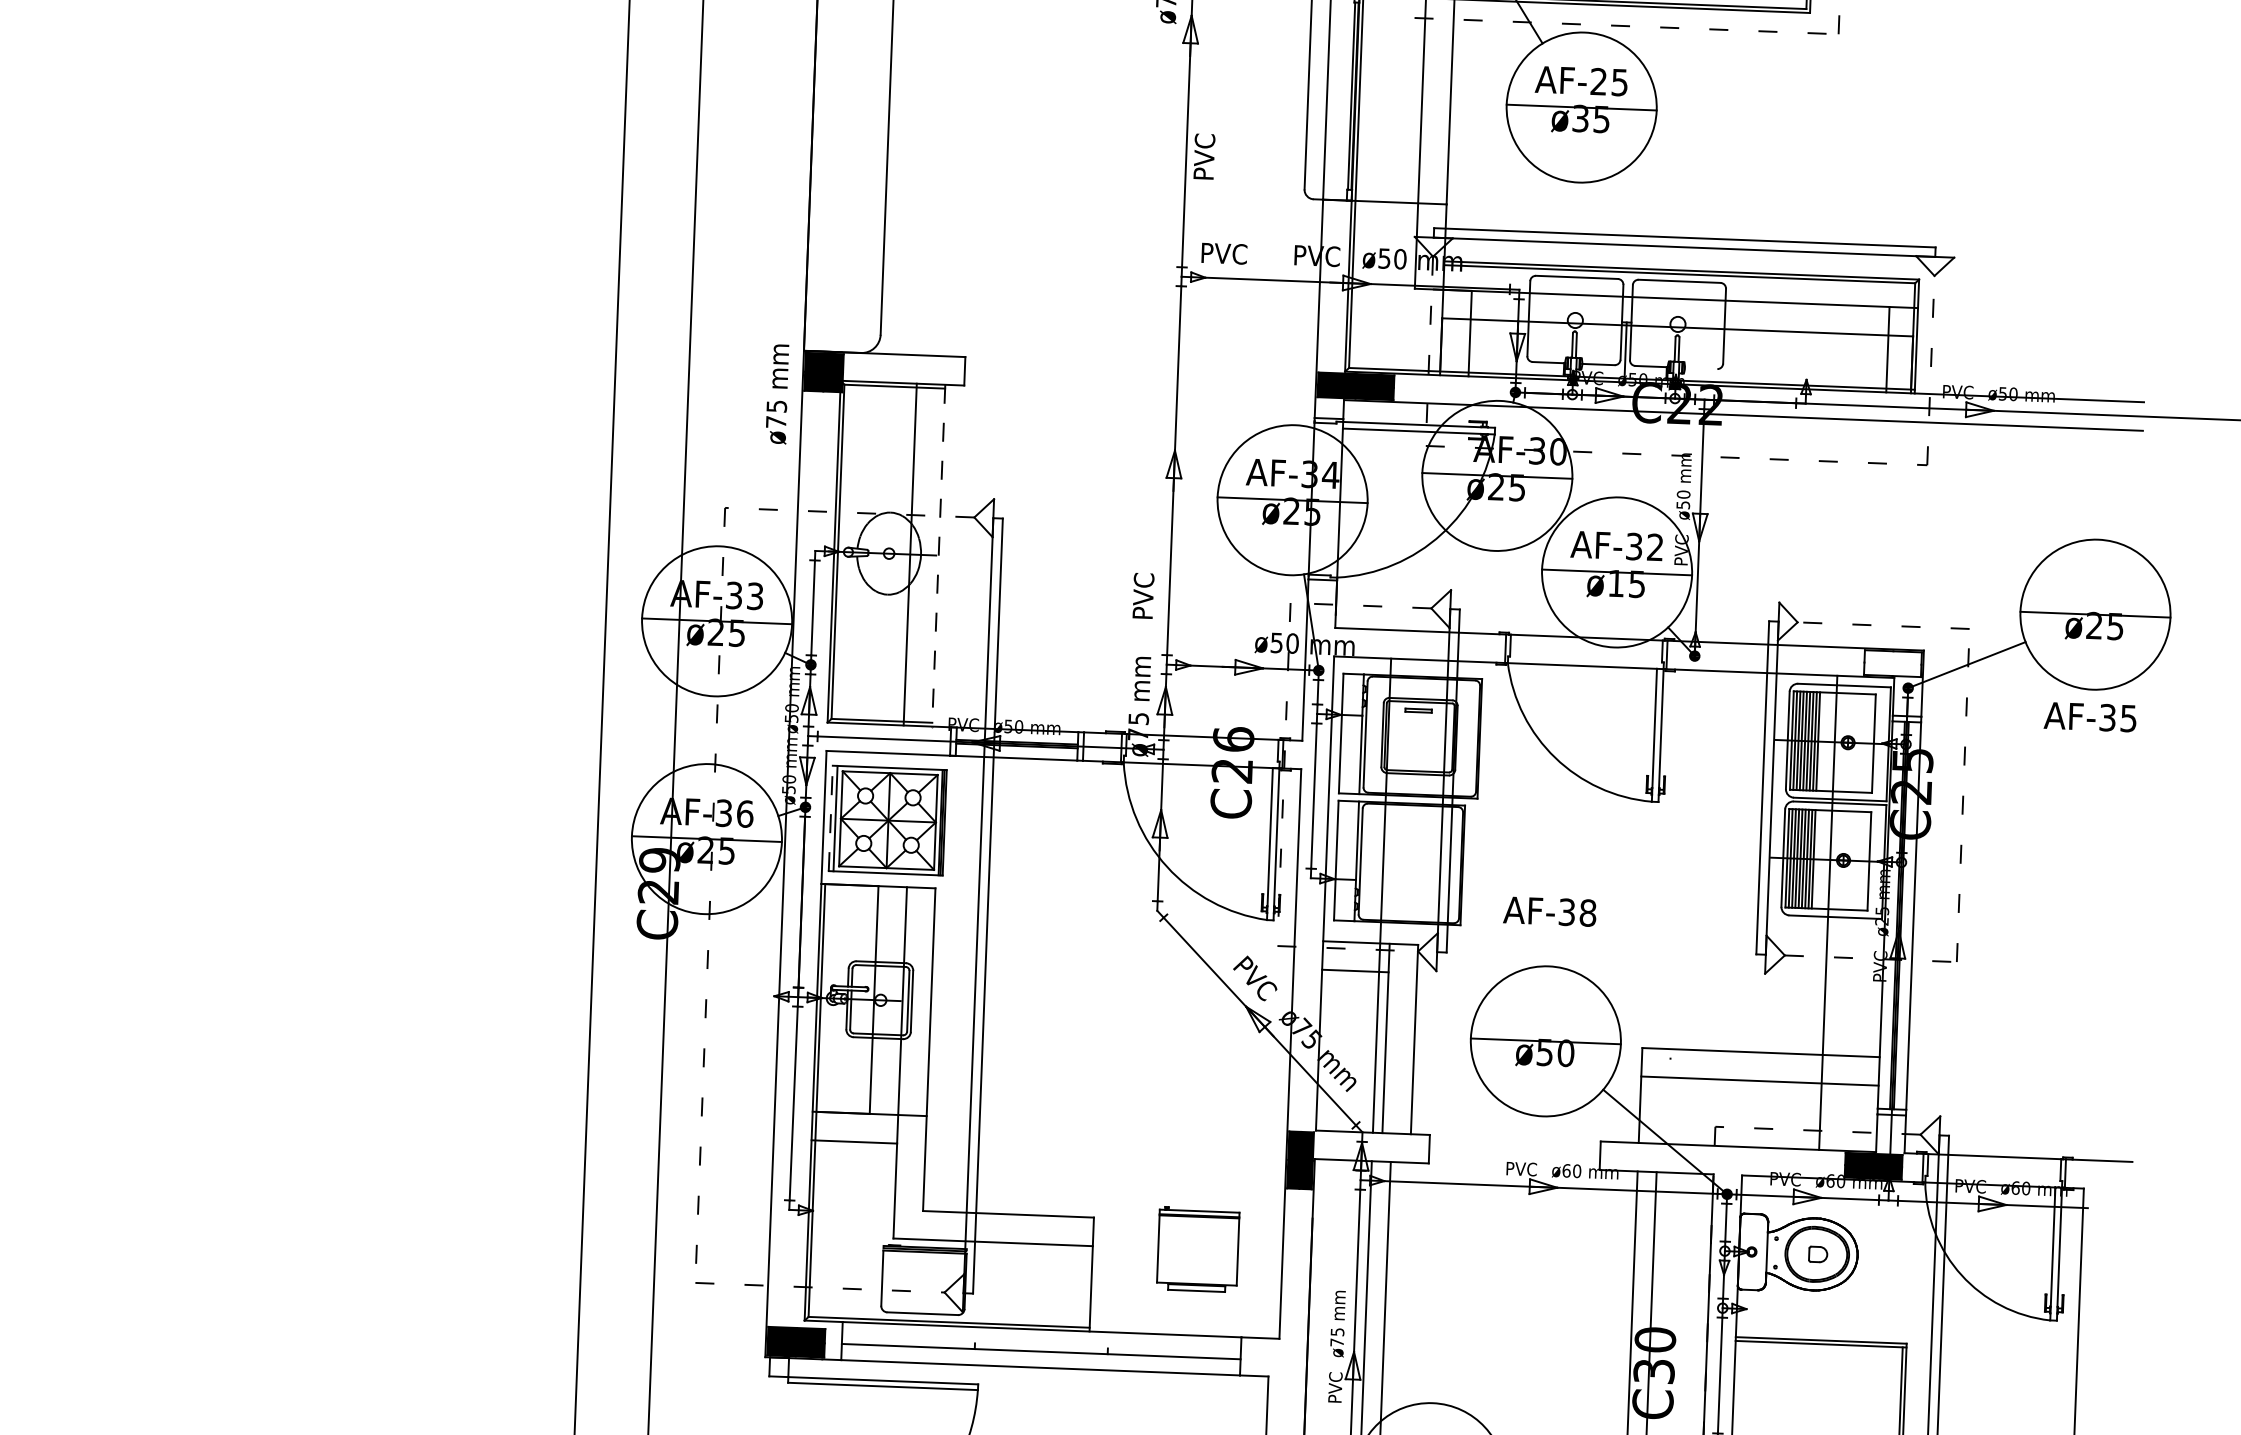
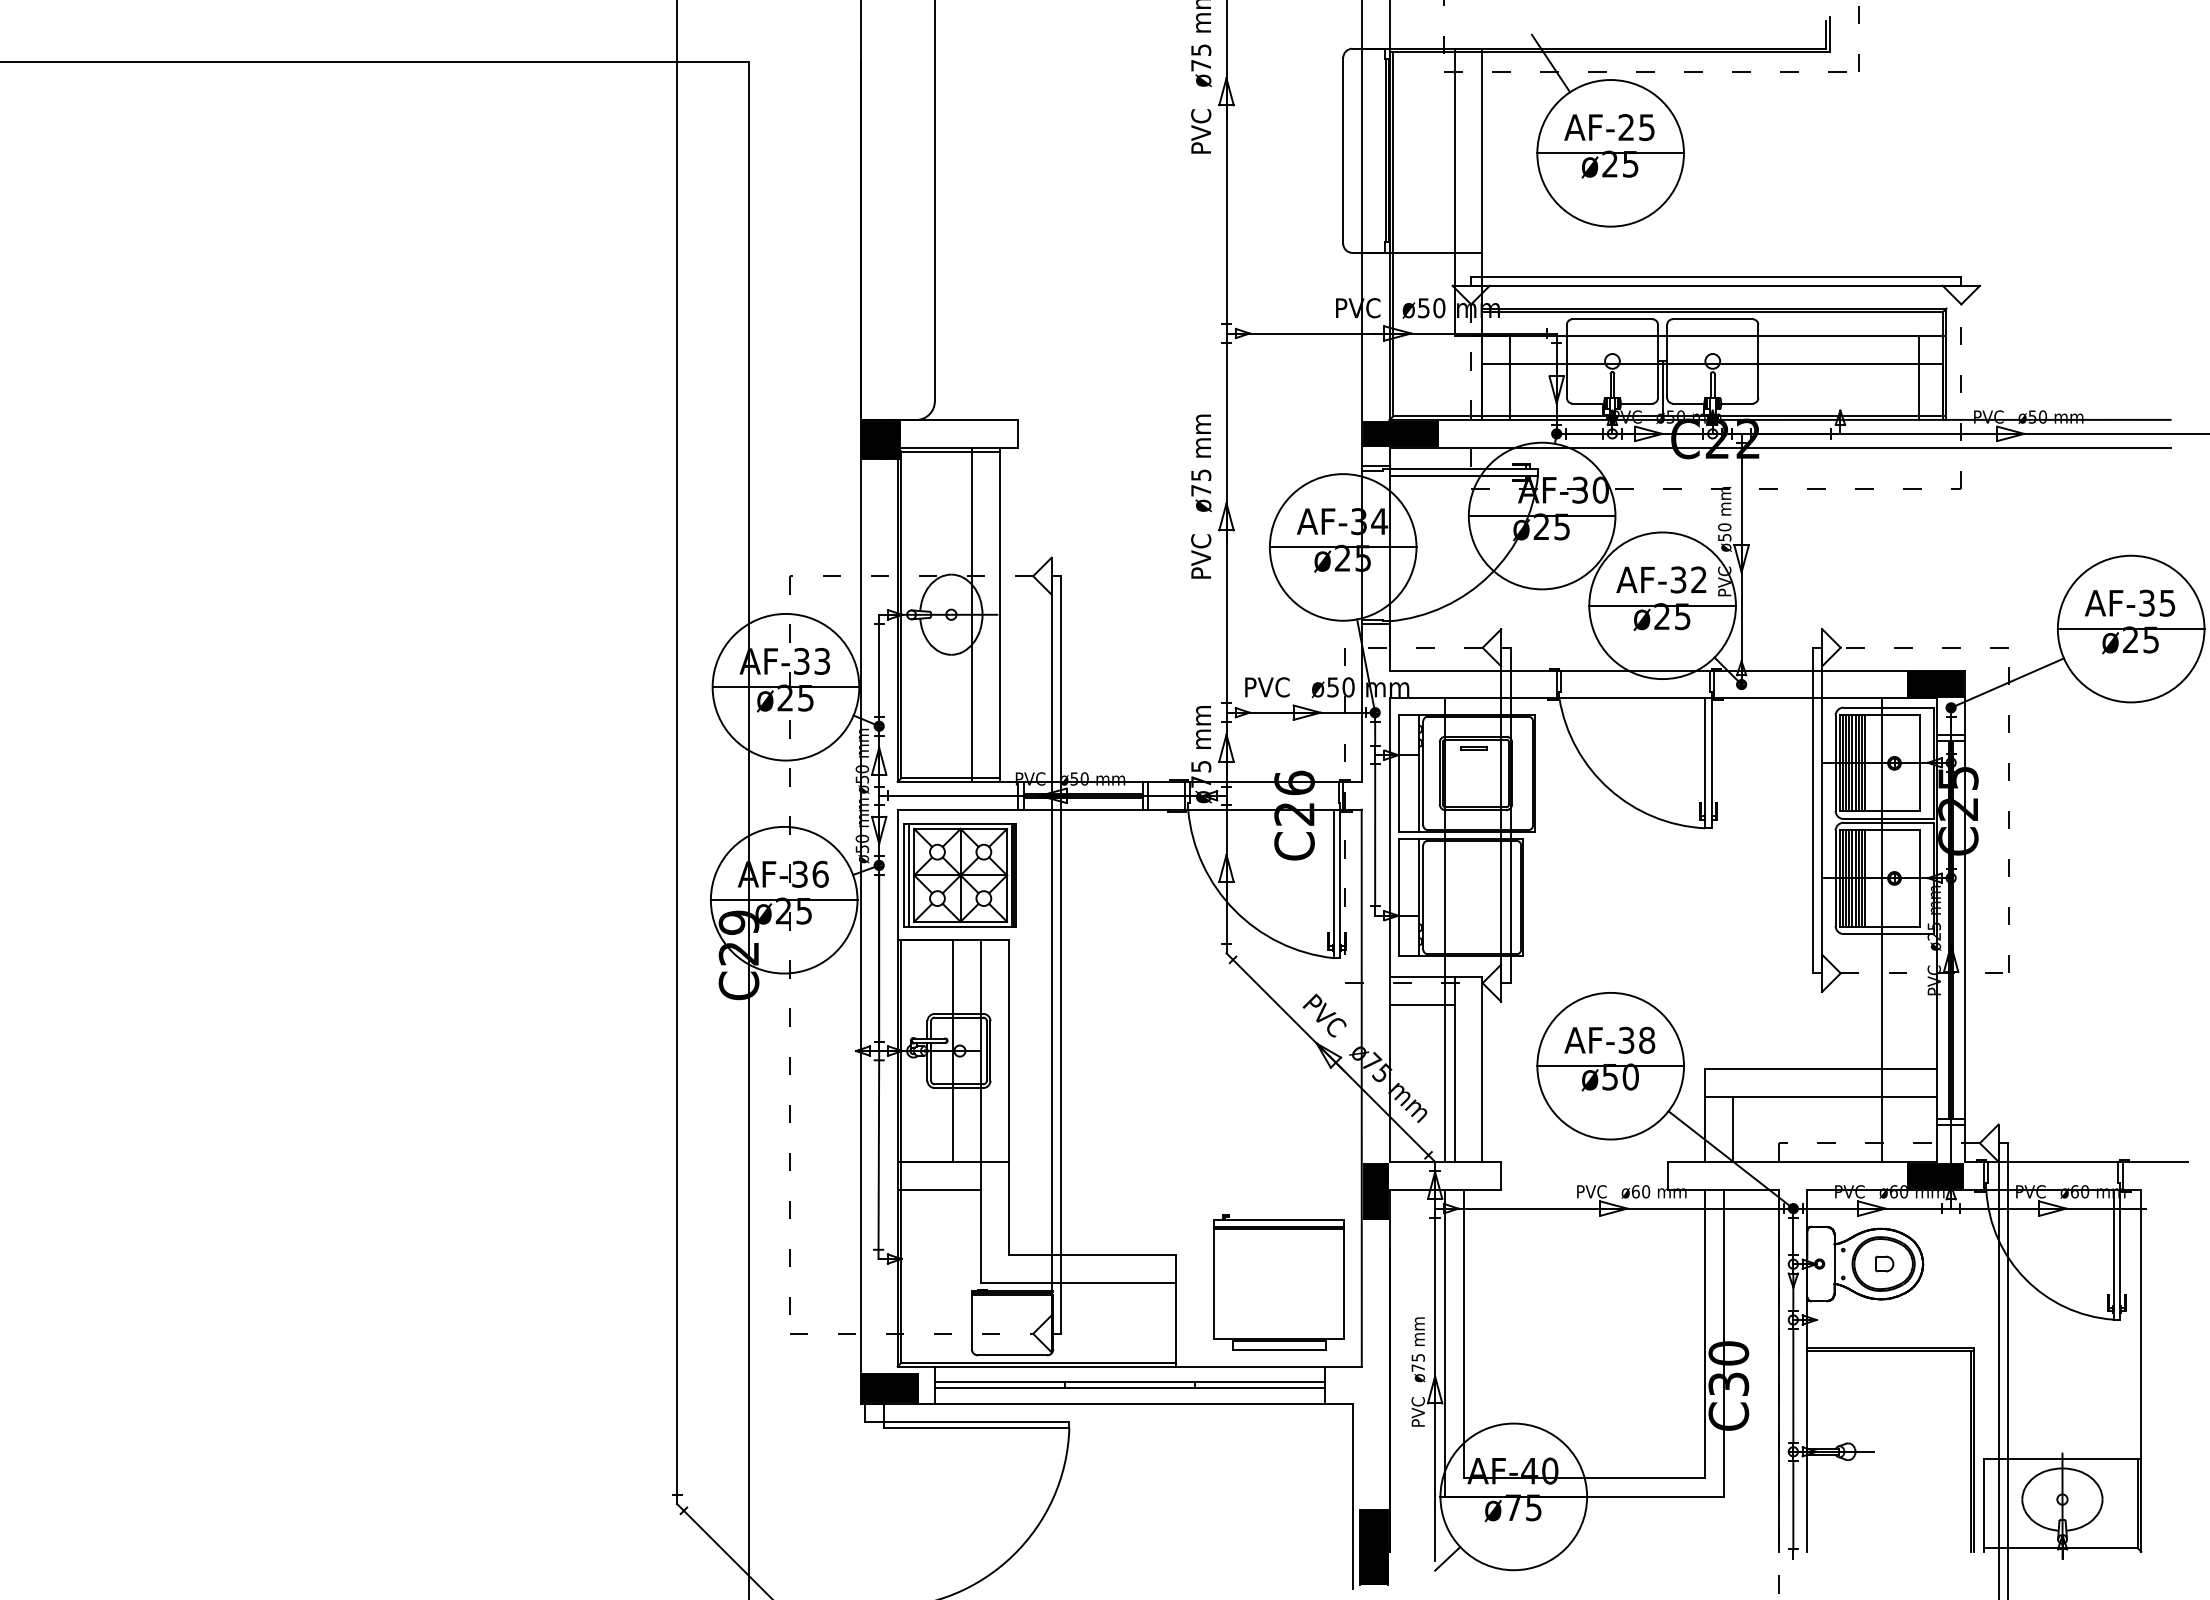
text: (1580, 117) -> (1609, 163), ø35 -> ø25
text: (1204, 156) -> (1201, 131), moved
text: (1224, 253) -> (1267, 687), moved
line: (1700, 368) -> (1736, 403), added
text: (777, 394) -> (1201, 463), moved
line: (938, 556) -> (999, 615), dashed -> solid
text: (1615, 583) -> (1661, 616), ø15 -> ø25
text: (1143, 595) -> (1201, 556), moved
fill: (1893, 663) -> (1935, 684), added
text: (2089, 716) -> (2129, 602), moved
line: (830, 818) -> (904, 875), dashed -> solid
text: (1549, 910) -> (1609, 1039), moved
line: (1669, 1109) -> (1733, 1128), added
part: (1197, 1249) -> (1278, 1282), size x1.67
line: (1041, 1346) -> (1129, 1382), added

